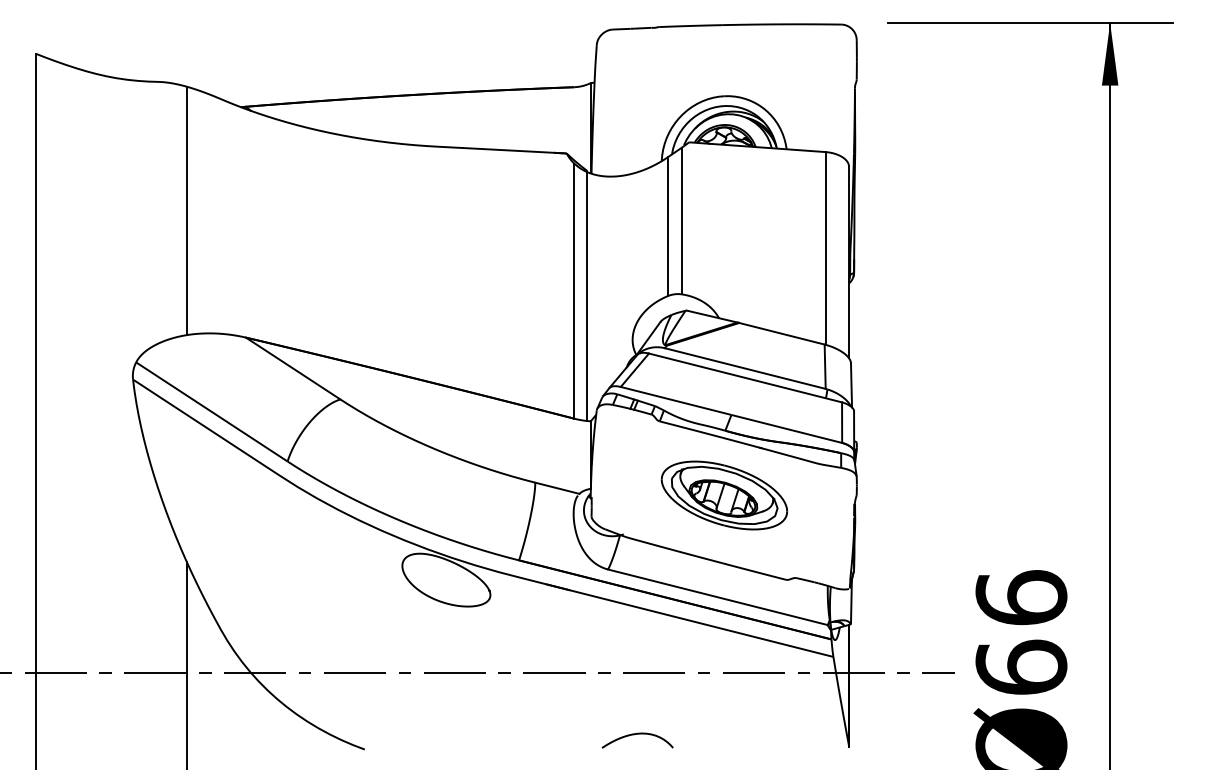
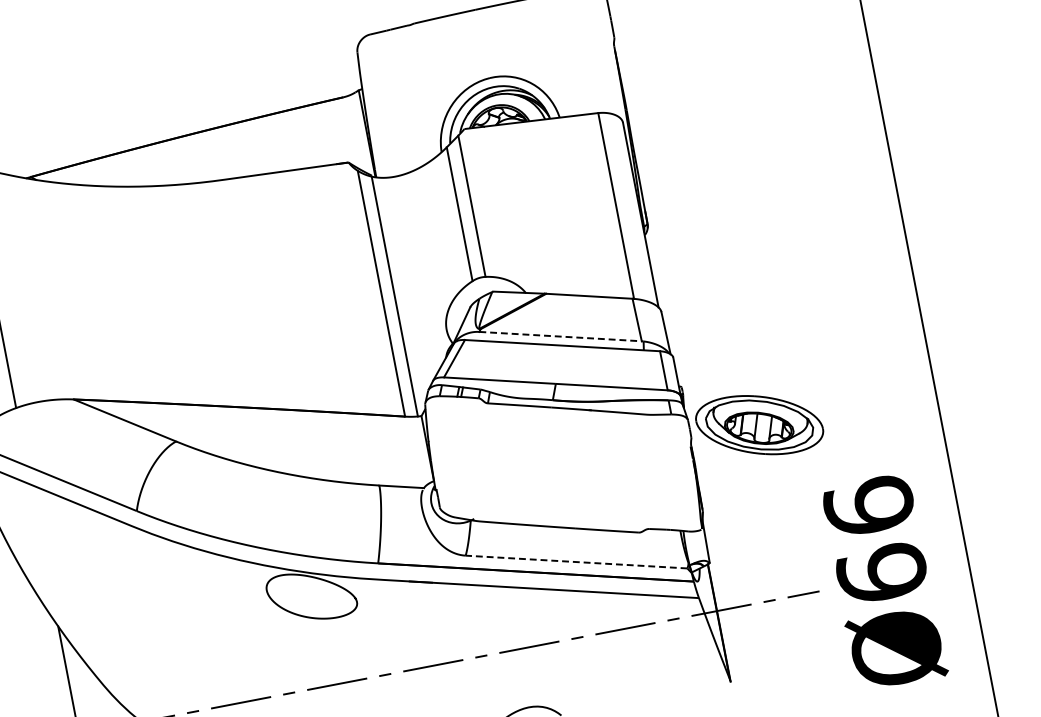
line: (745, 368) -> (560, 336), solid -> dashed
part: (724, 495) -> (759, 425), moved
line: (717, 597) -> (576, 562), solid -> dashed

